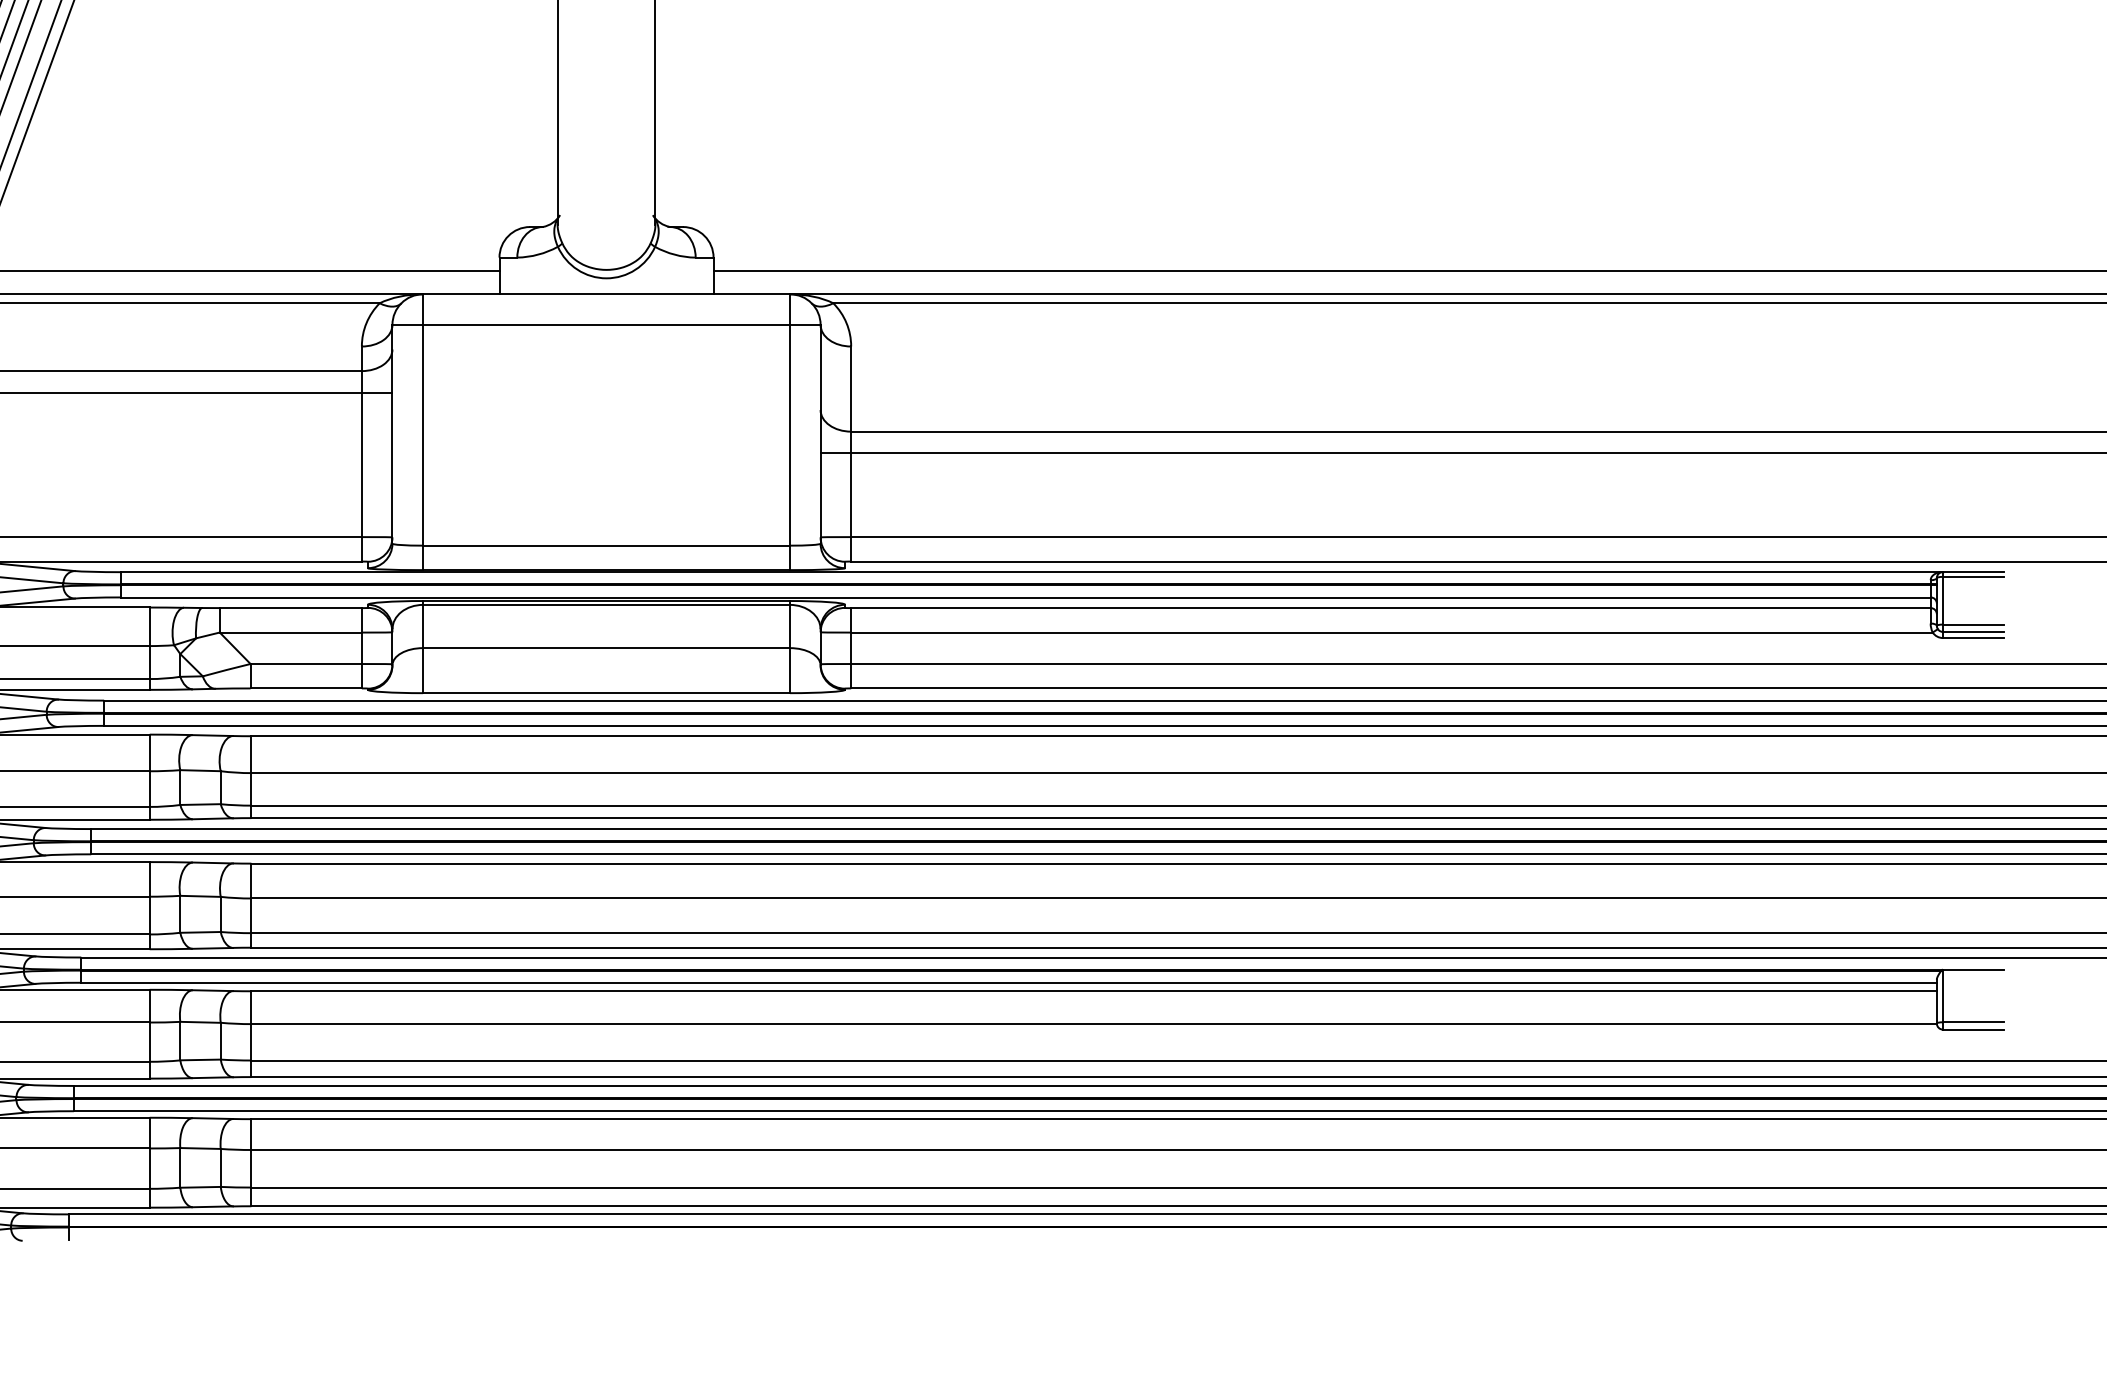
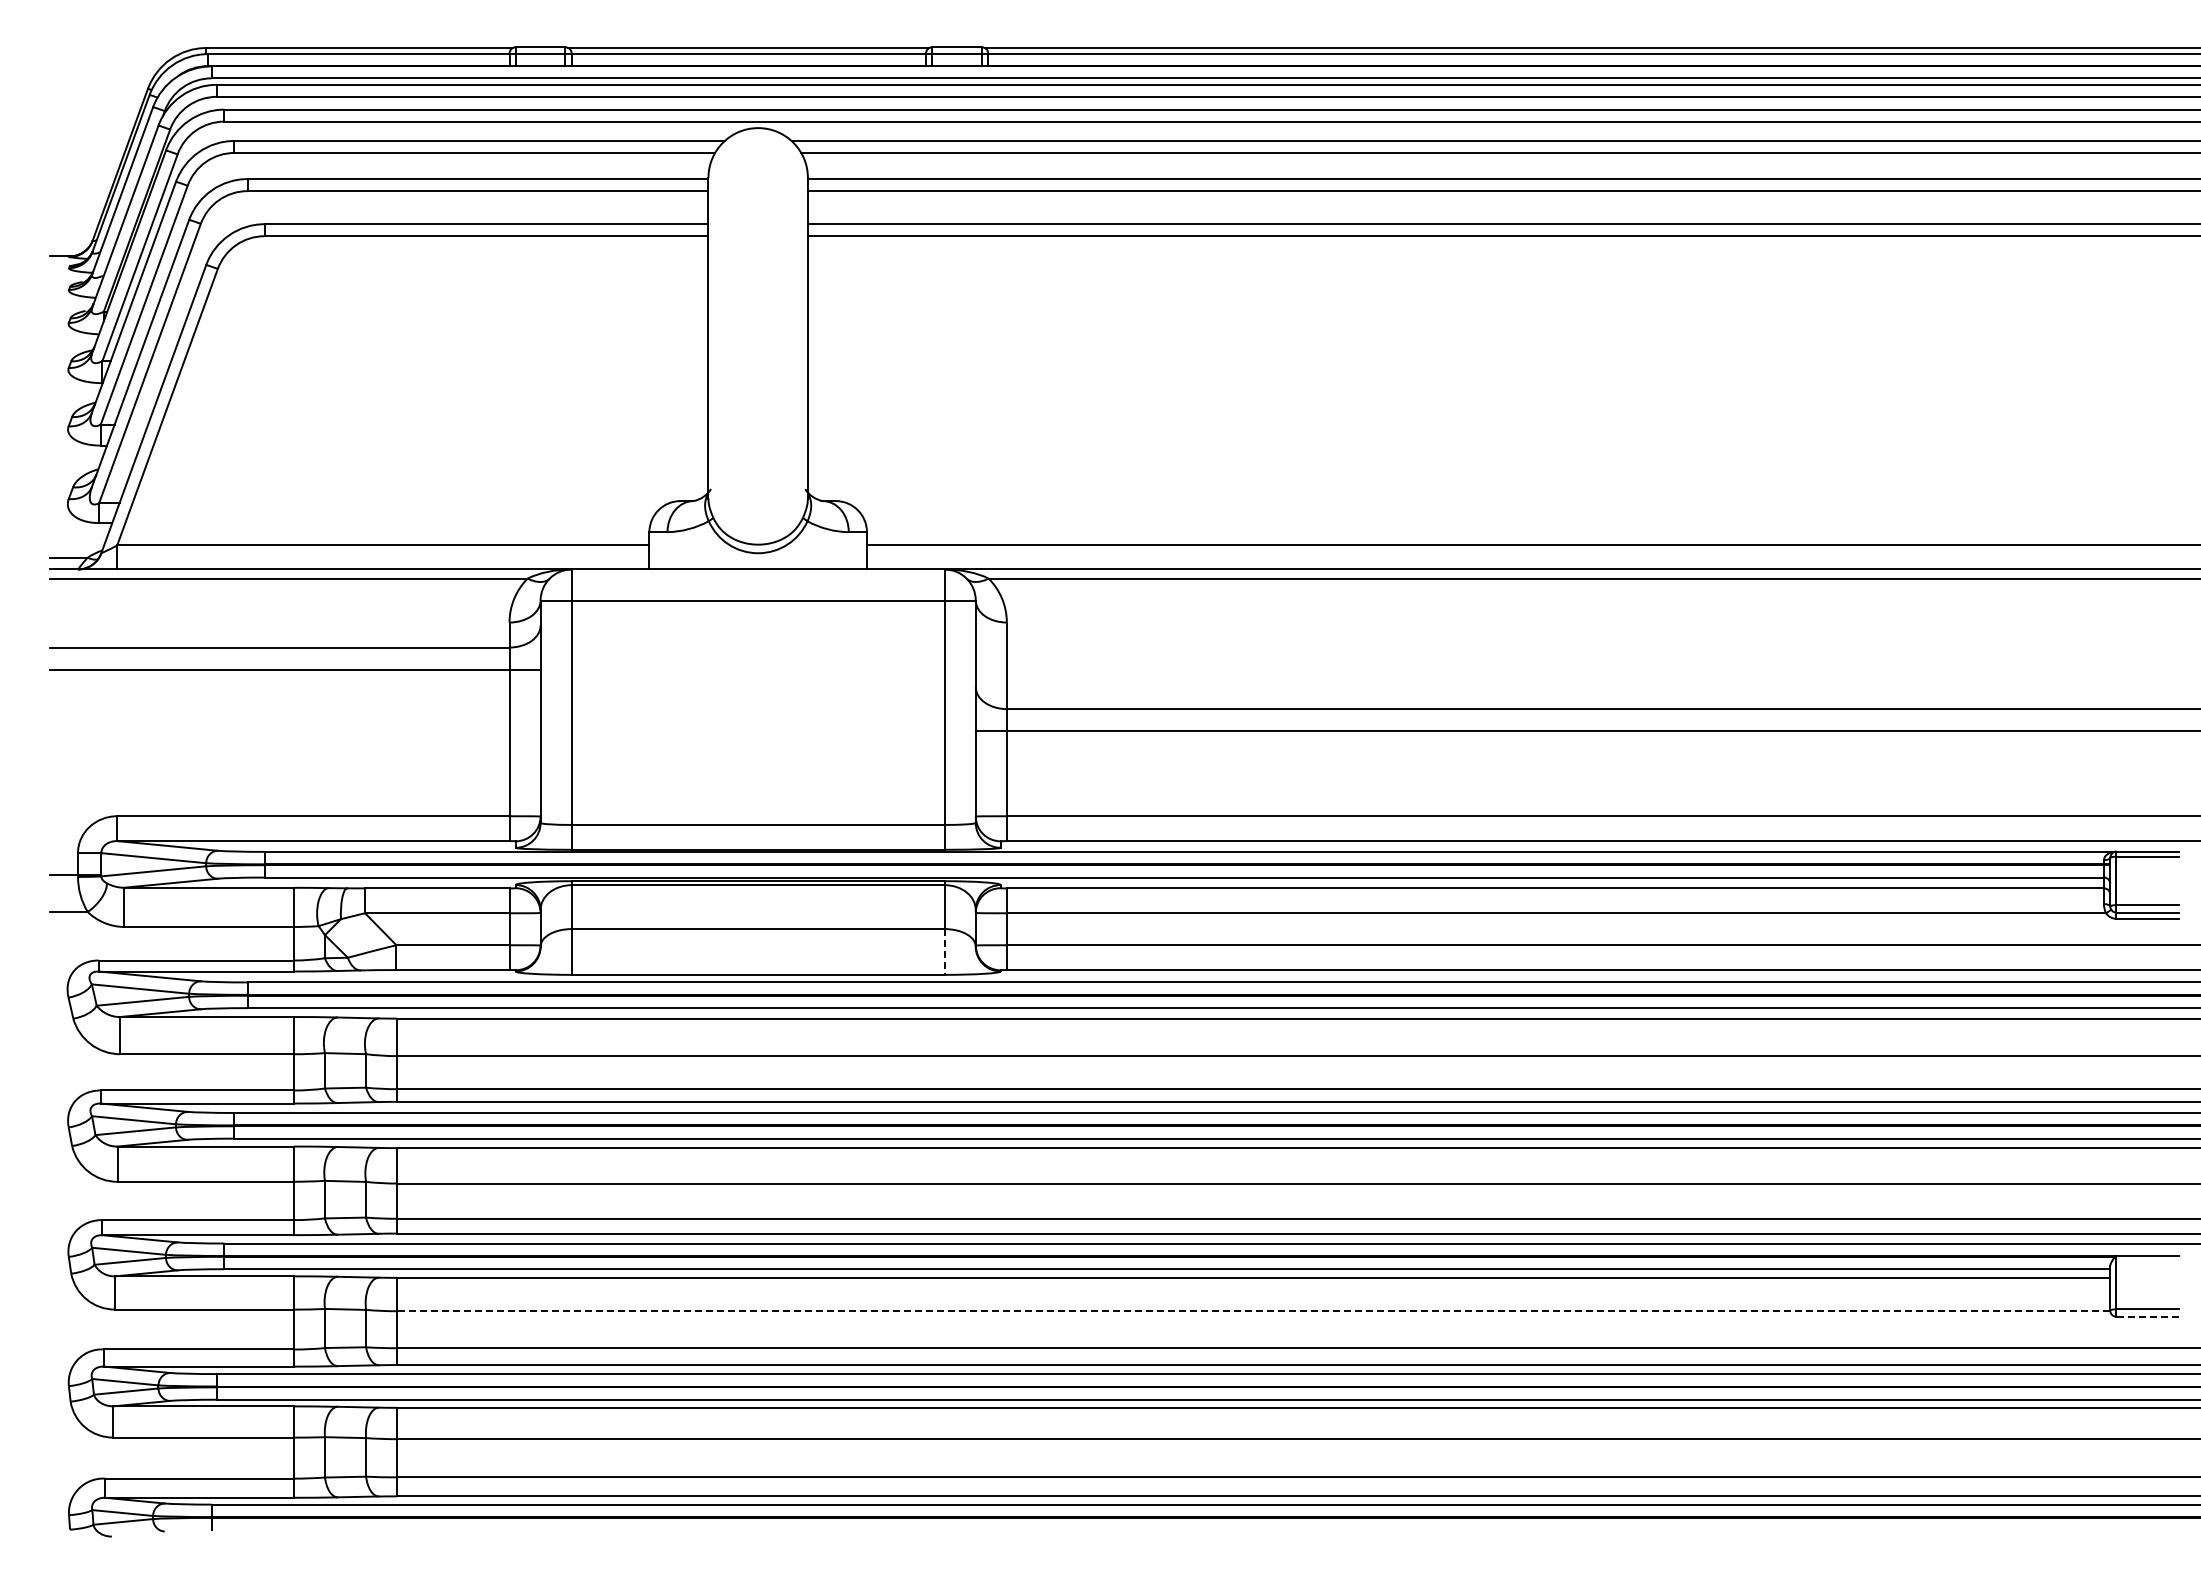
line: (789, 670) -> (944, 951), solid -> dashed
line: (1093, 1024) -> (1253, 1311), solid -> dashed
line: (1973, 1029) -> (2147, 1316), solid -> dashed

